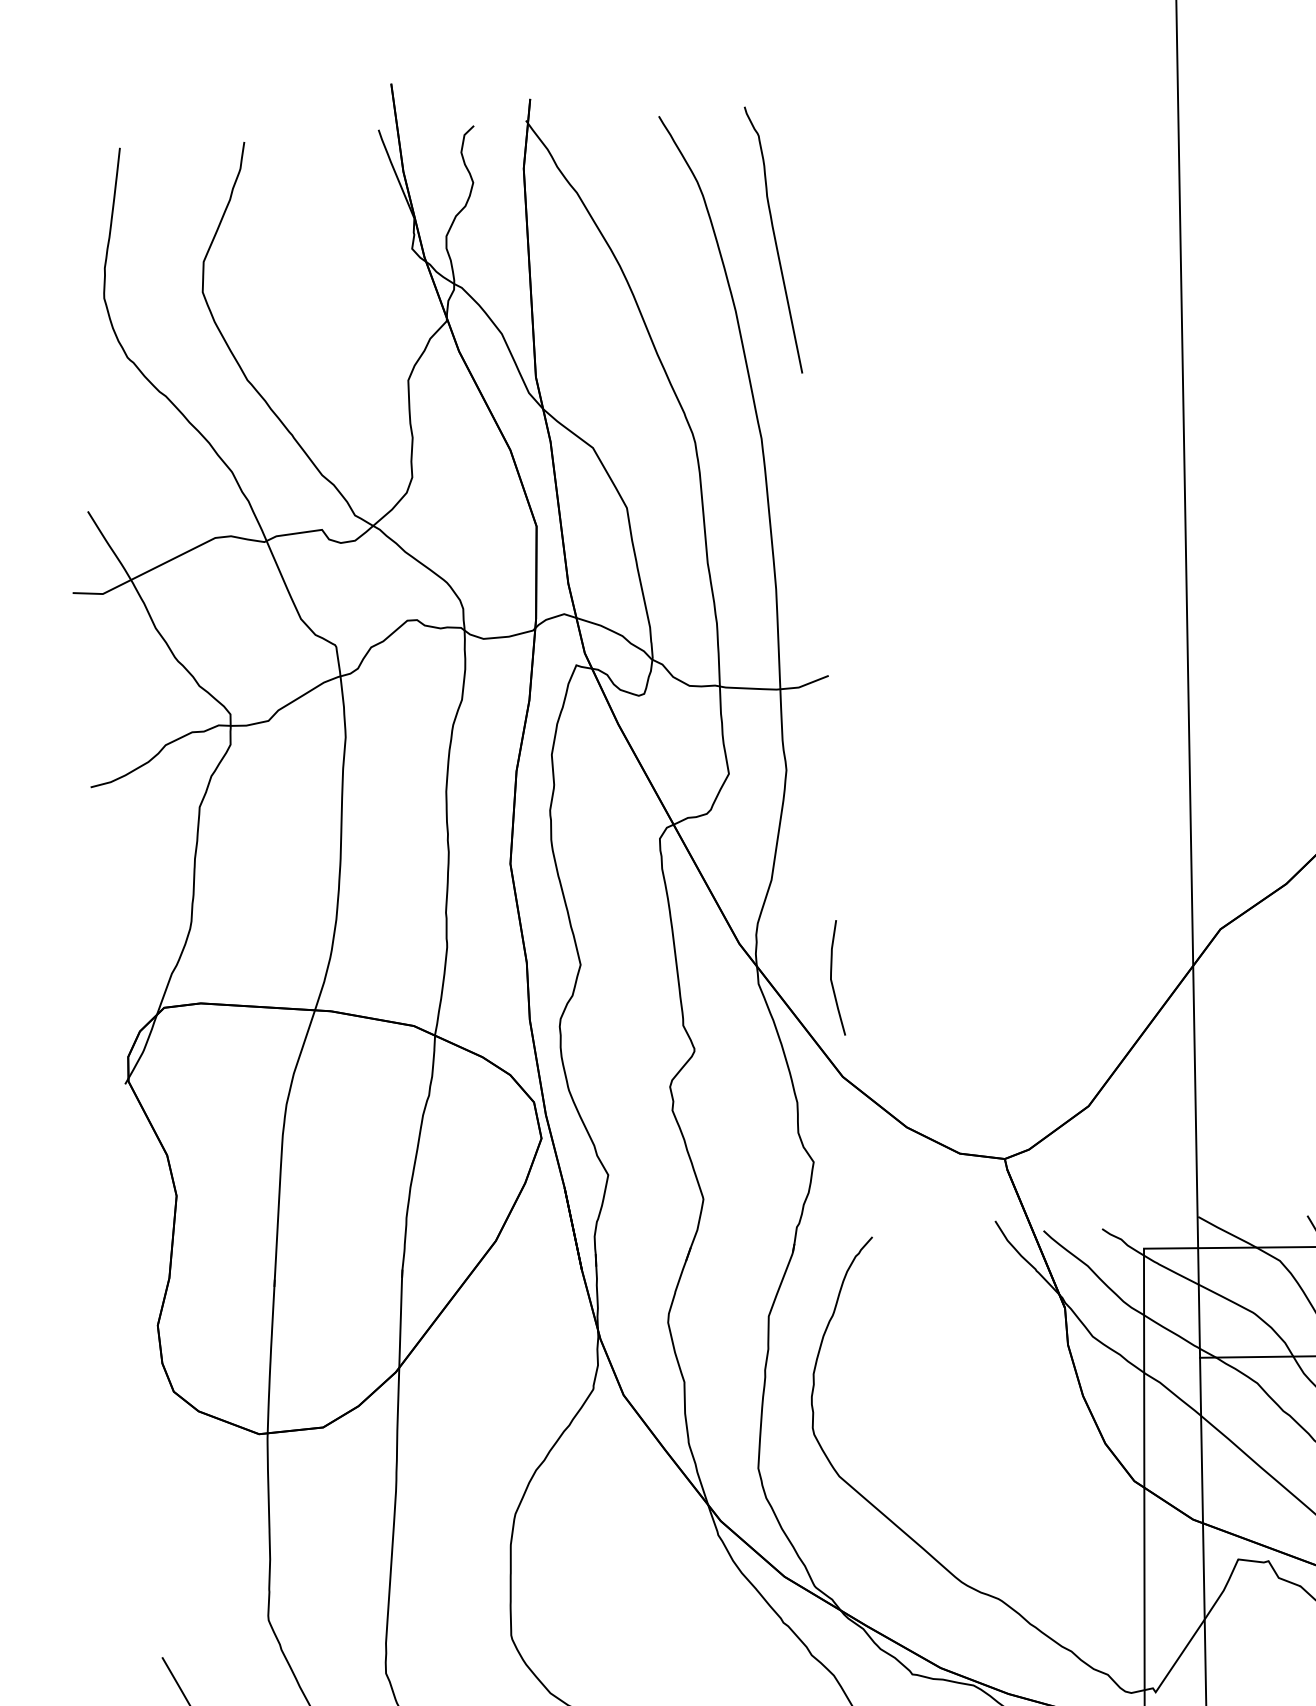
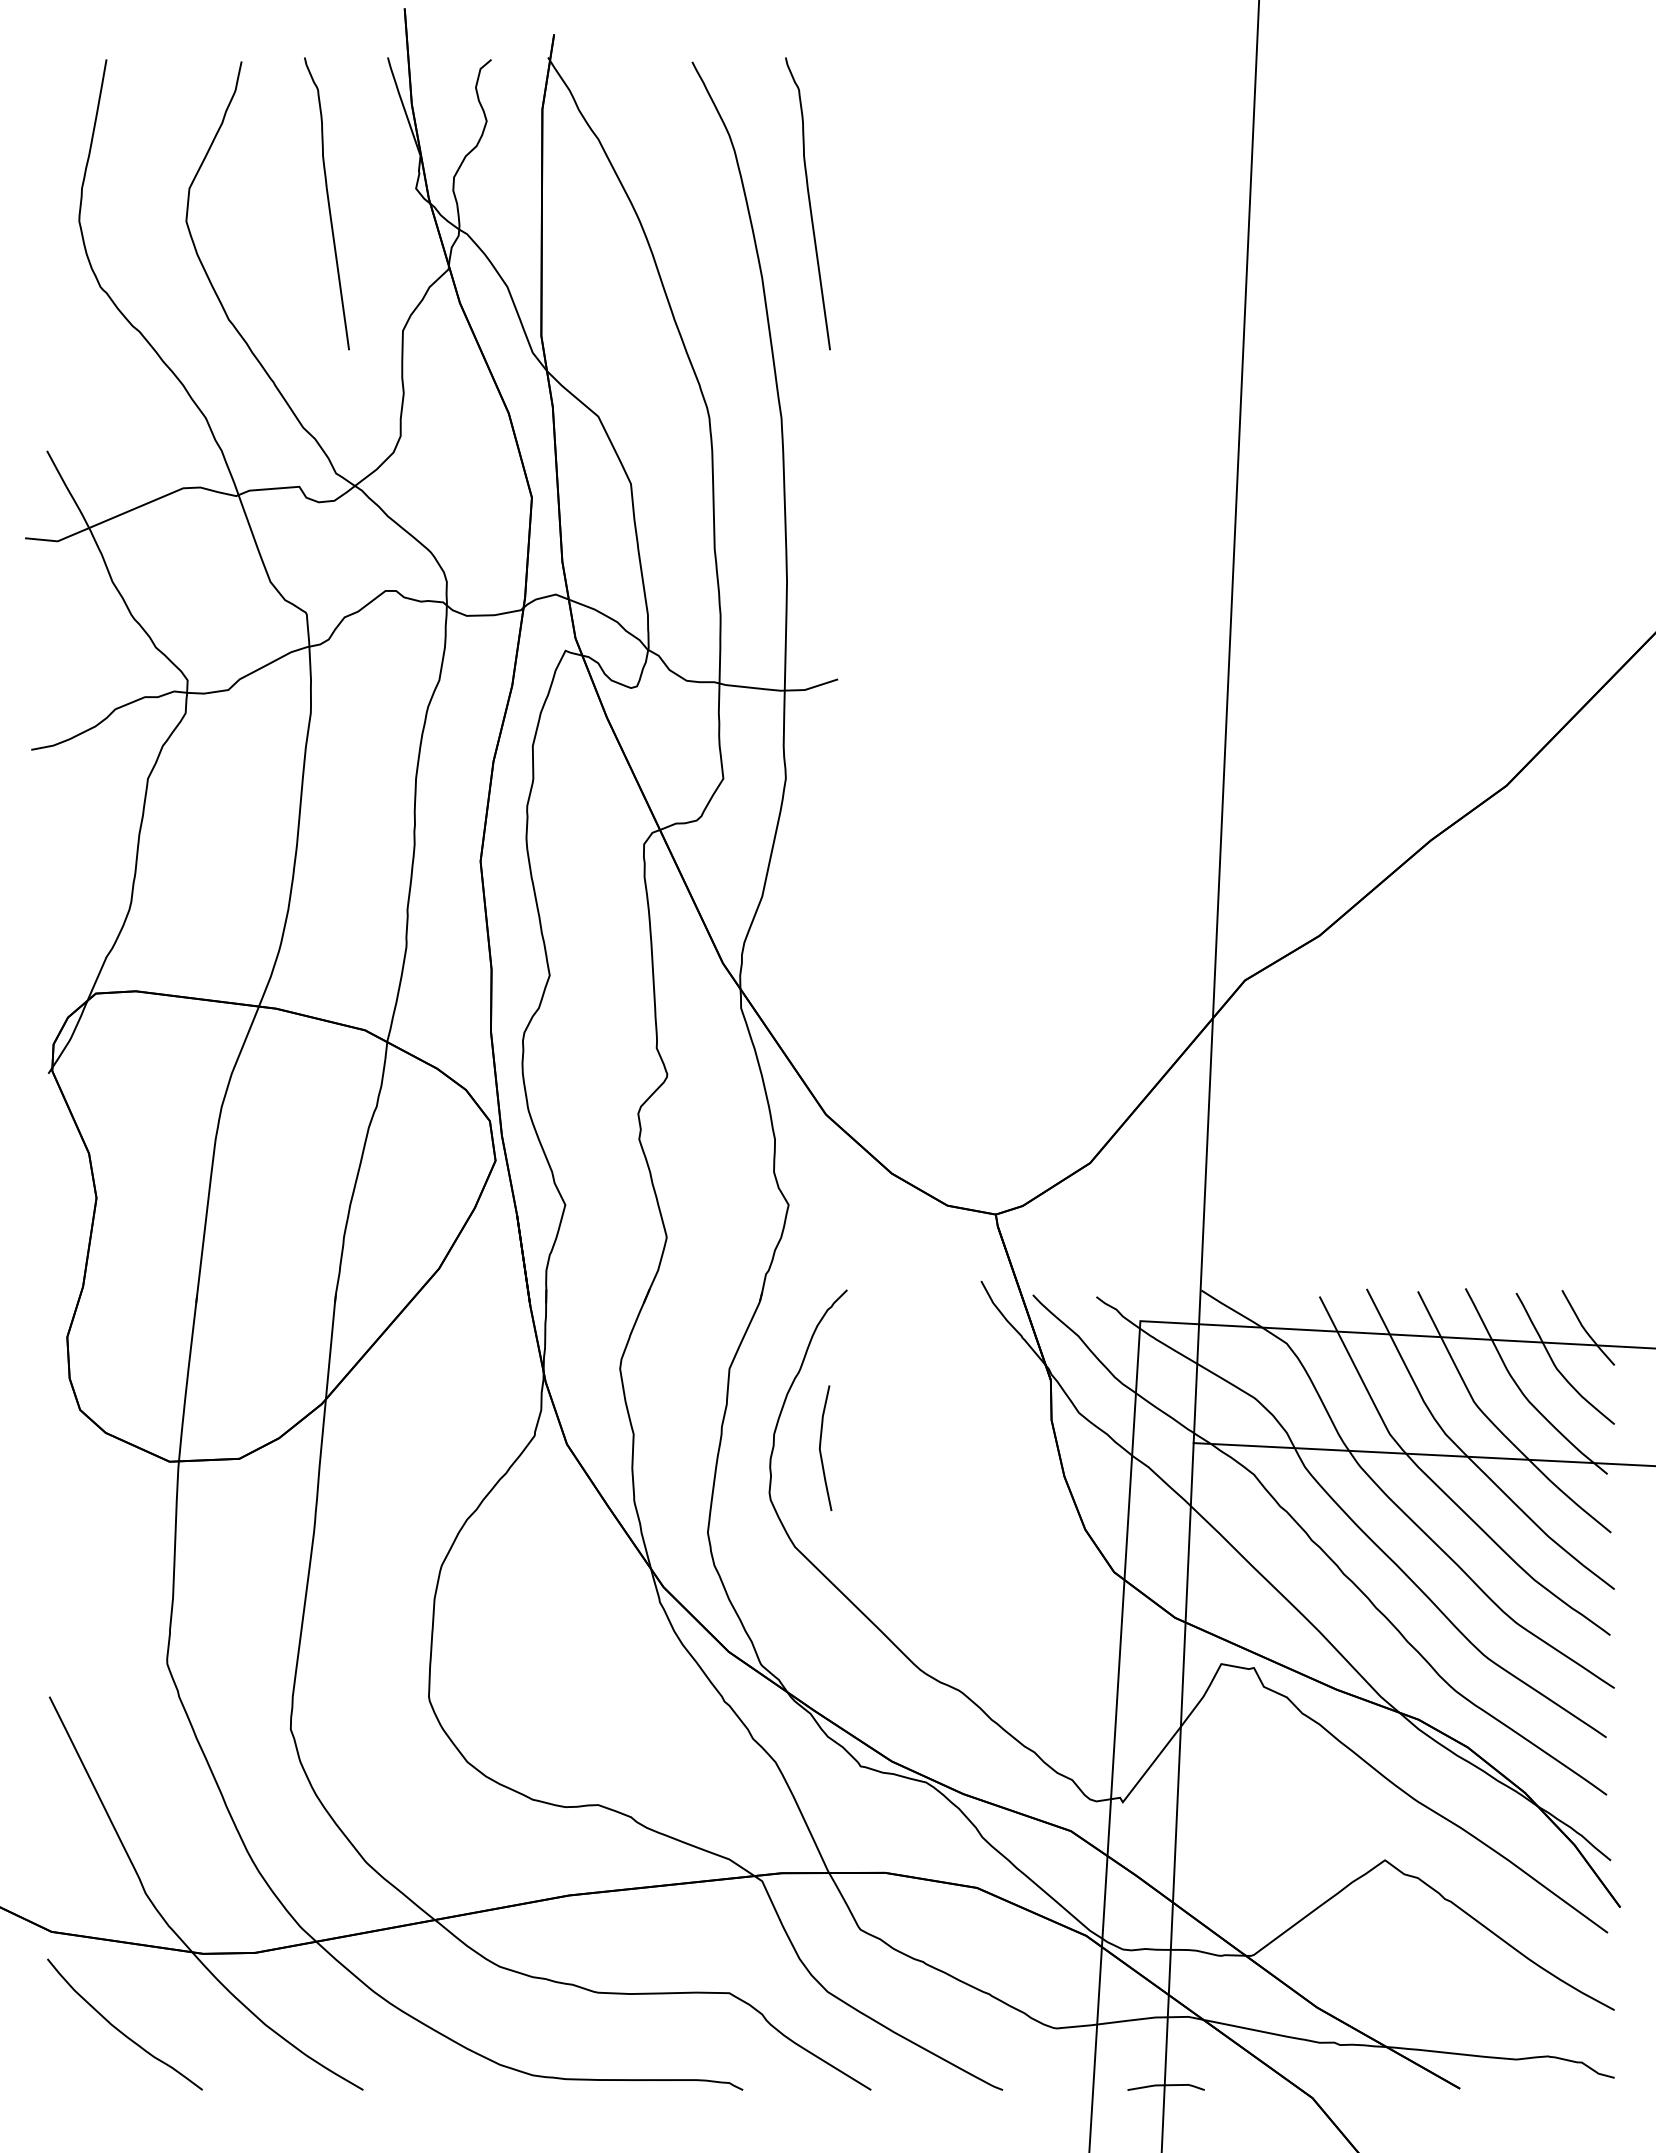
curve: (331, 266) -> (327, 202), added
curve: (832, 974) -> (821, 1444), moved

